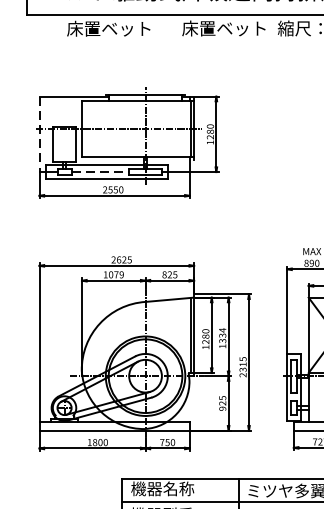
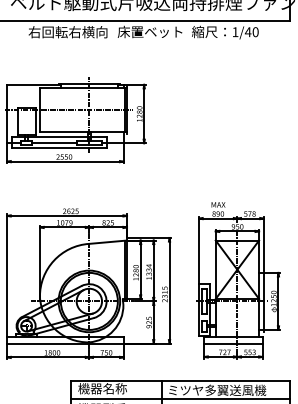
text: (117, 29) -> (67, 32), 床置ベット -> 右回転右横向
line: (39, 134) -> (7, 114), dashed -> solid
line: (100, 172) -> (54, 143), dashed -> solid

